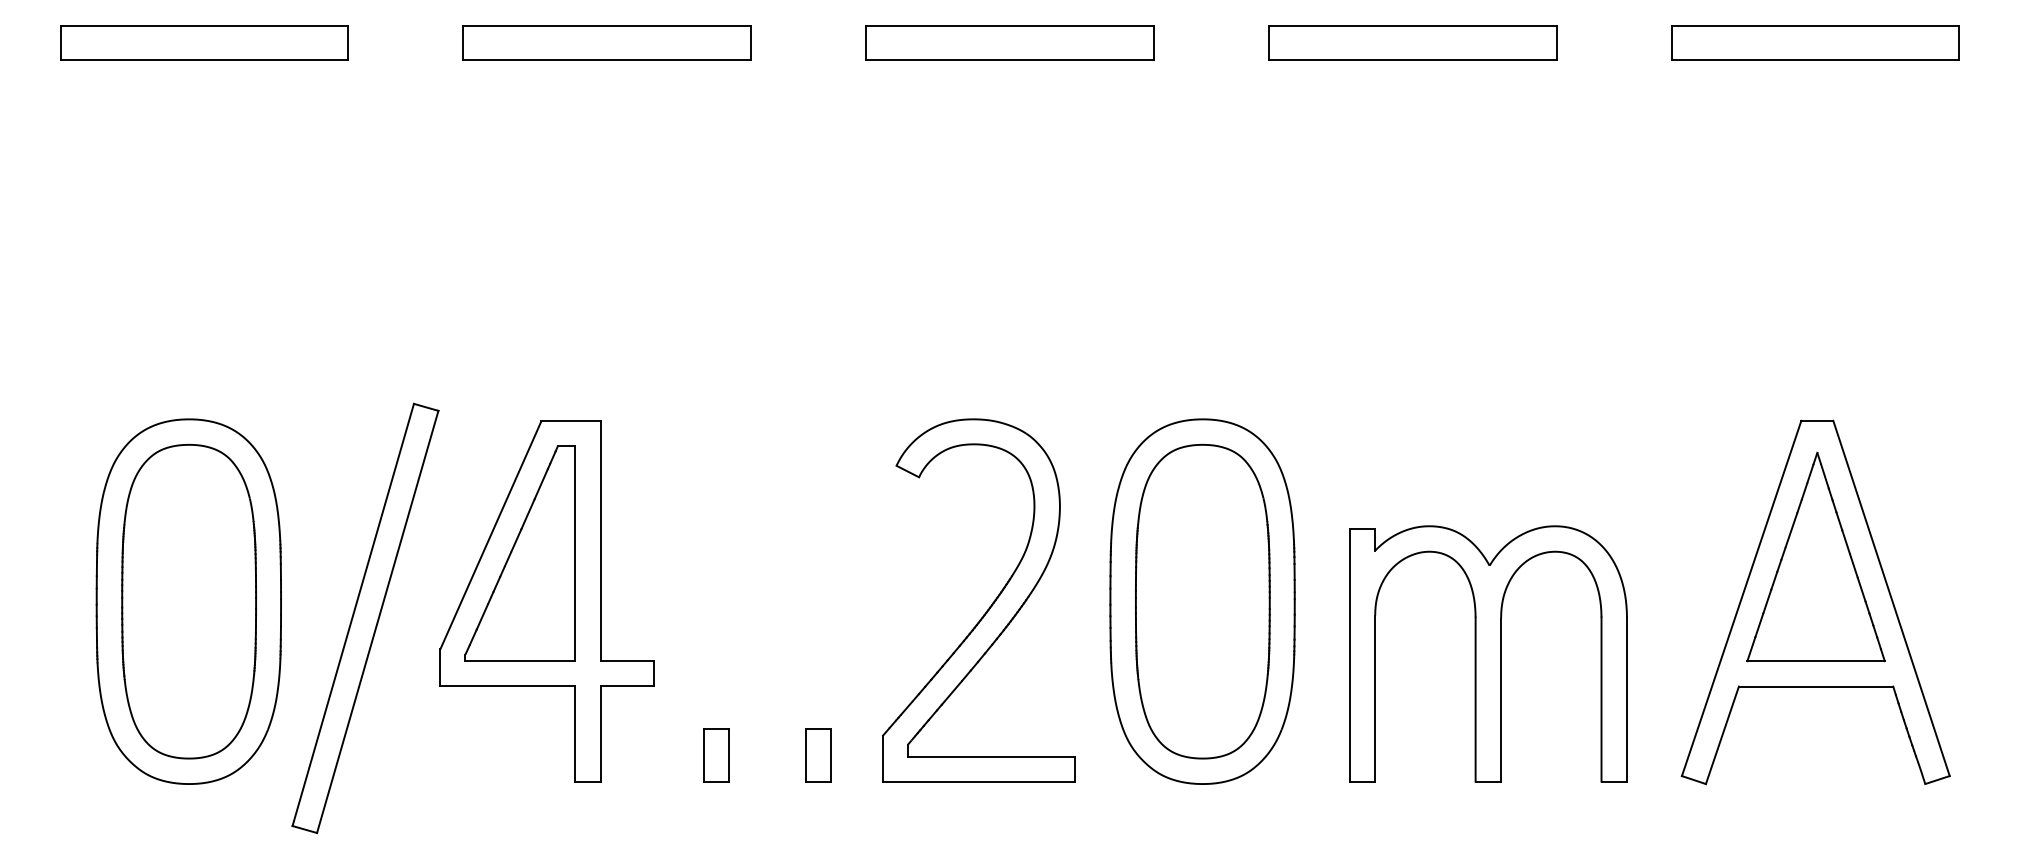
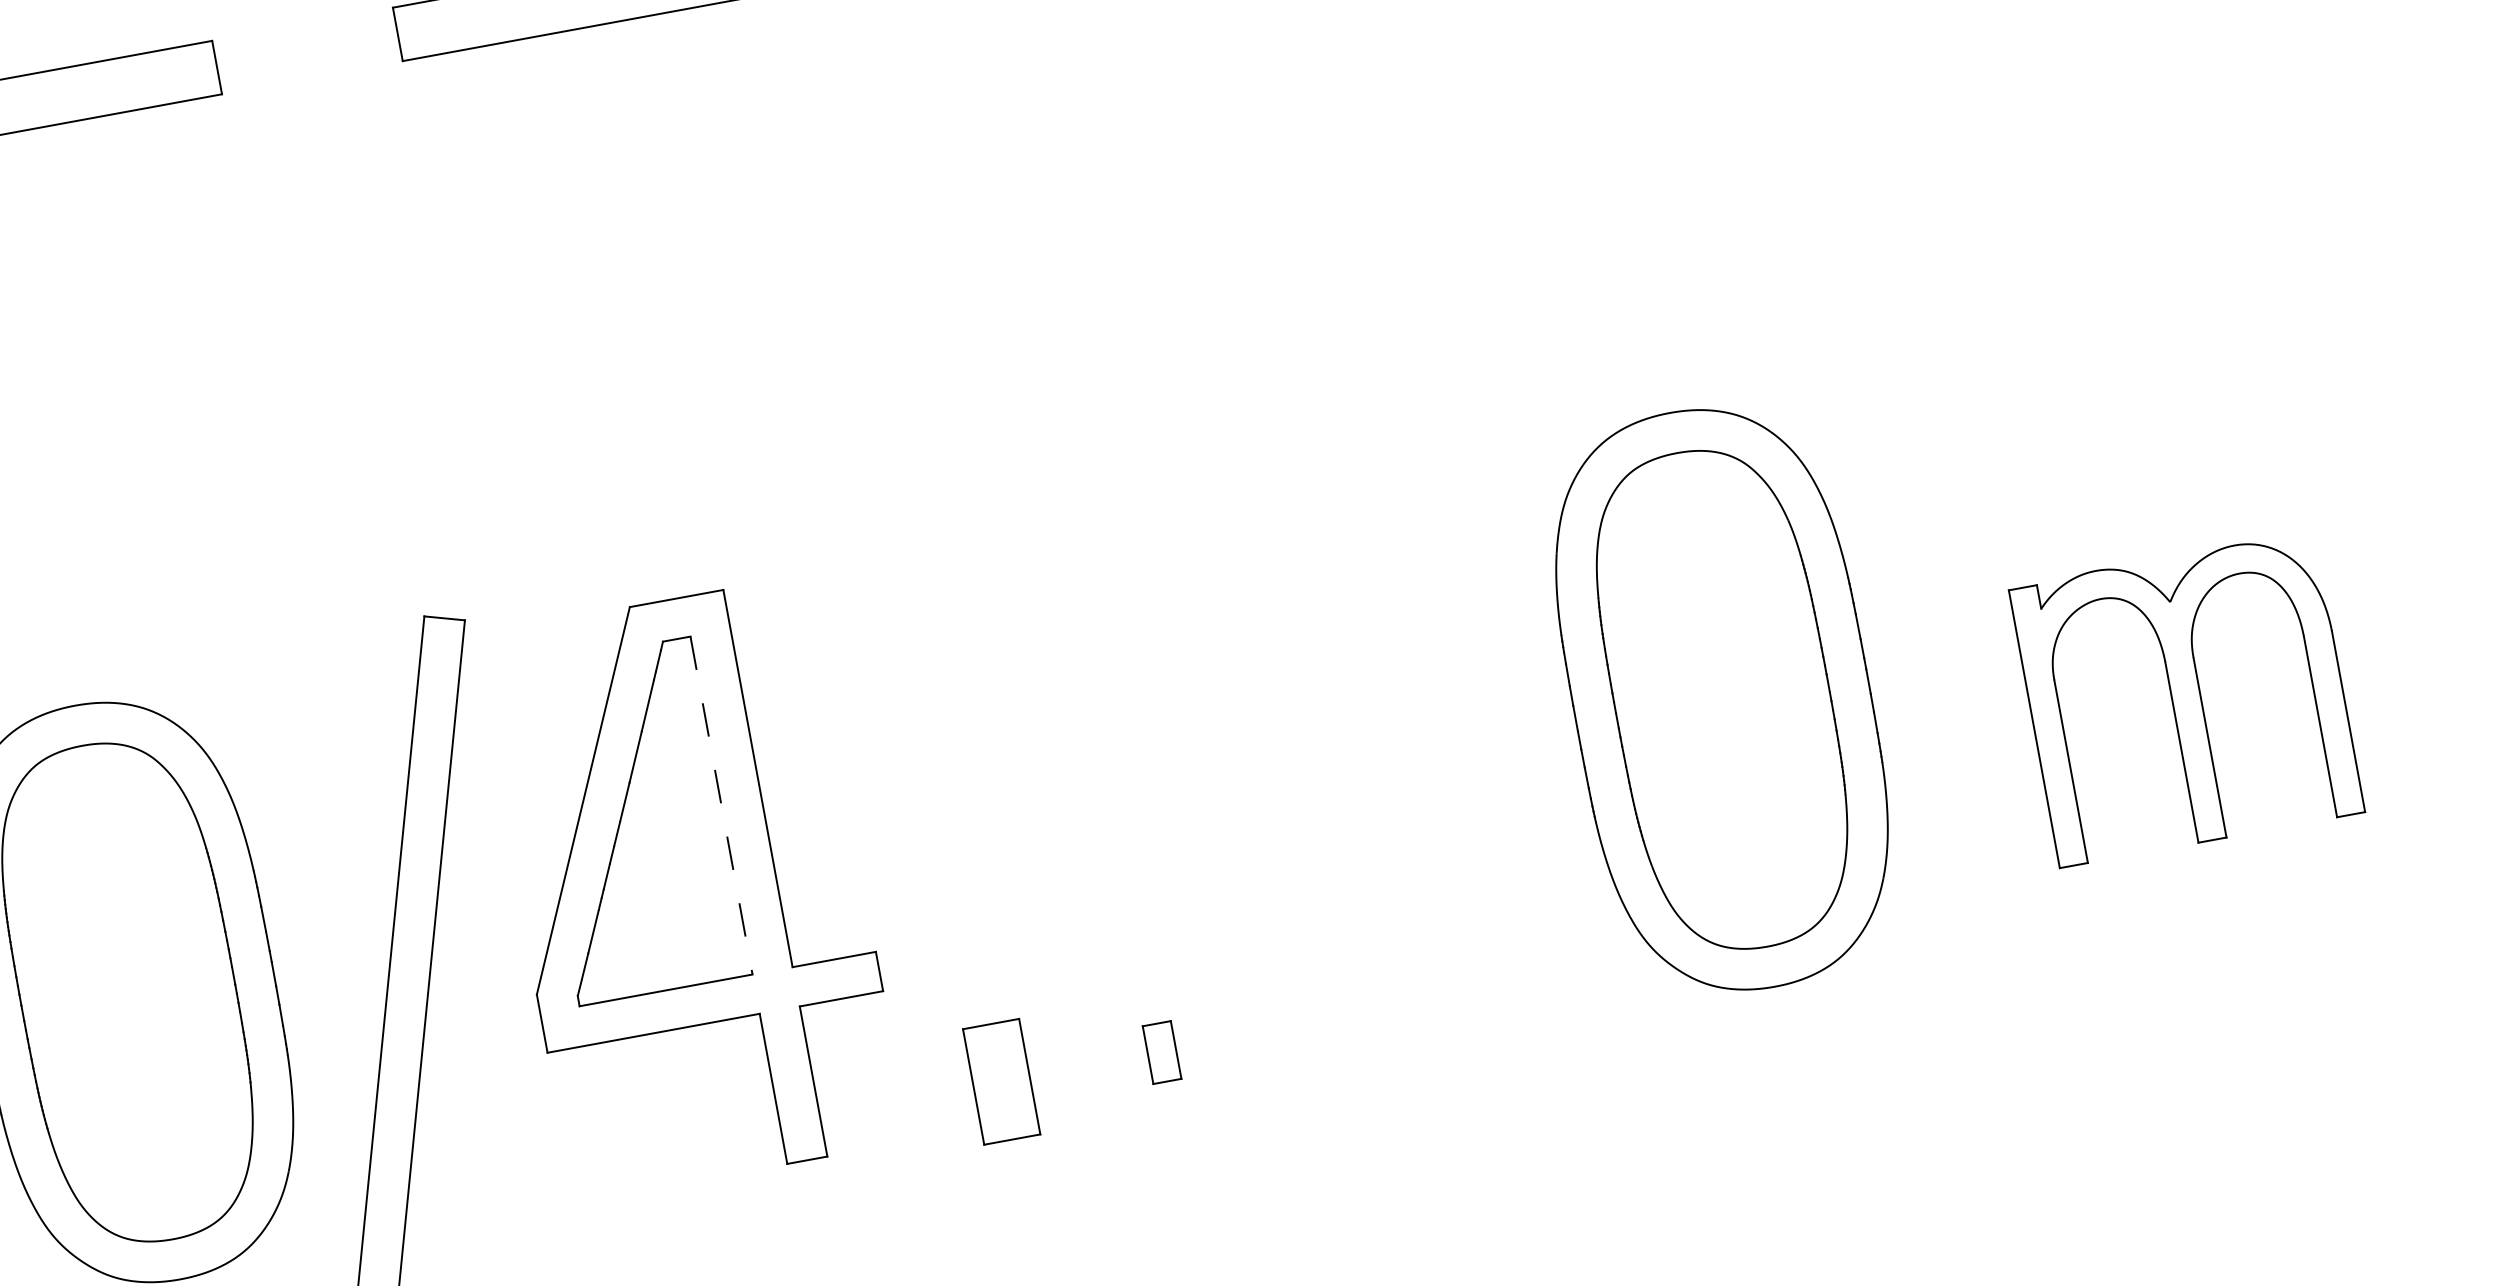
line: (575, 554) -> (721, 806), solid -> dashed
part: (989, 606) -> (1388, 768), removed
part: (1488, 653) -> (2186, 698), size x0.7
part: (716, 755) -> (1001, 1082), size x1.4
part: (818, 755) -> (1162, 1052), size x0.7

